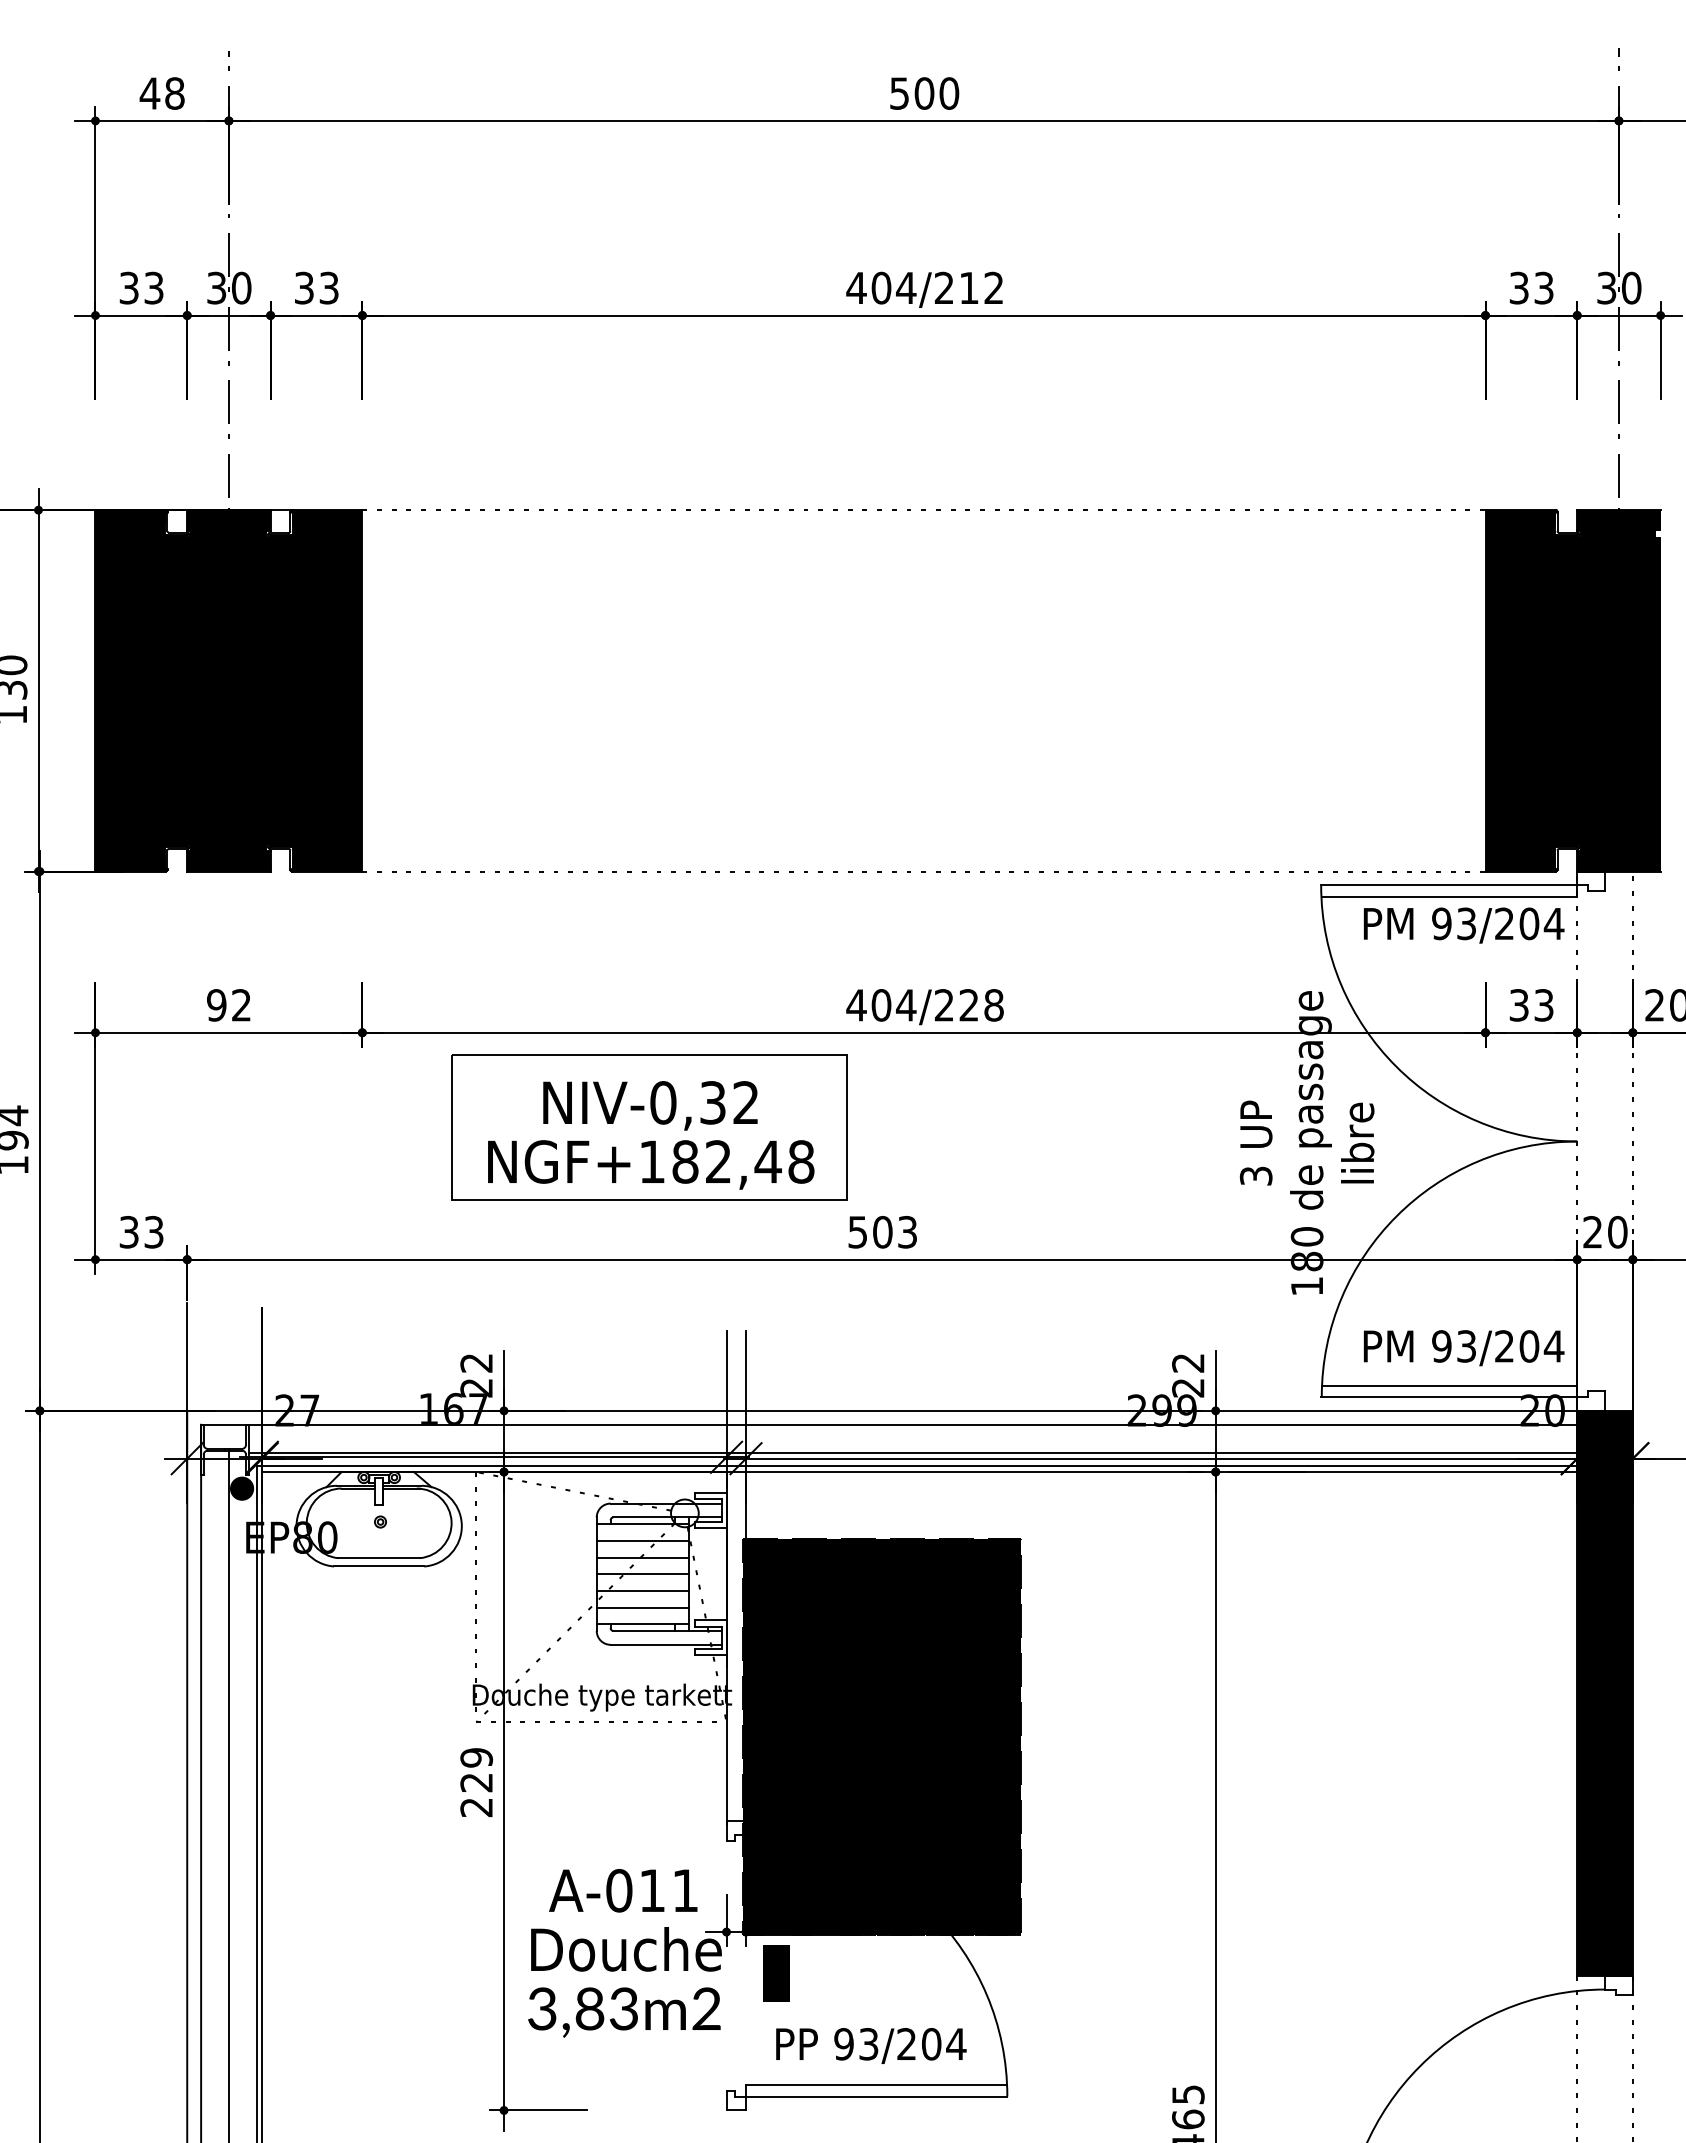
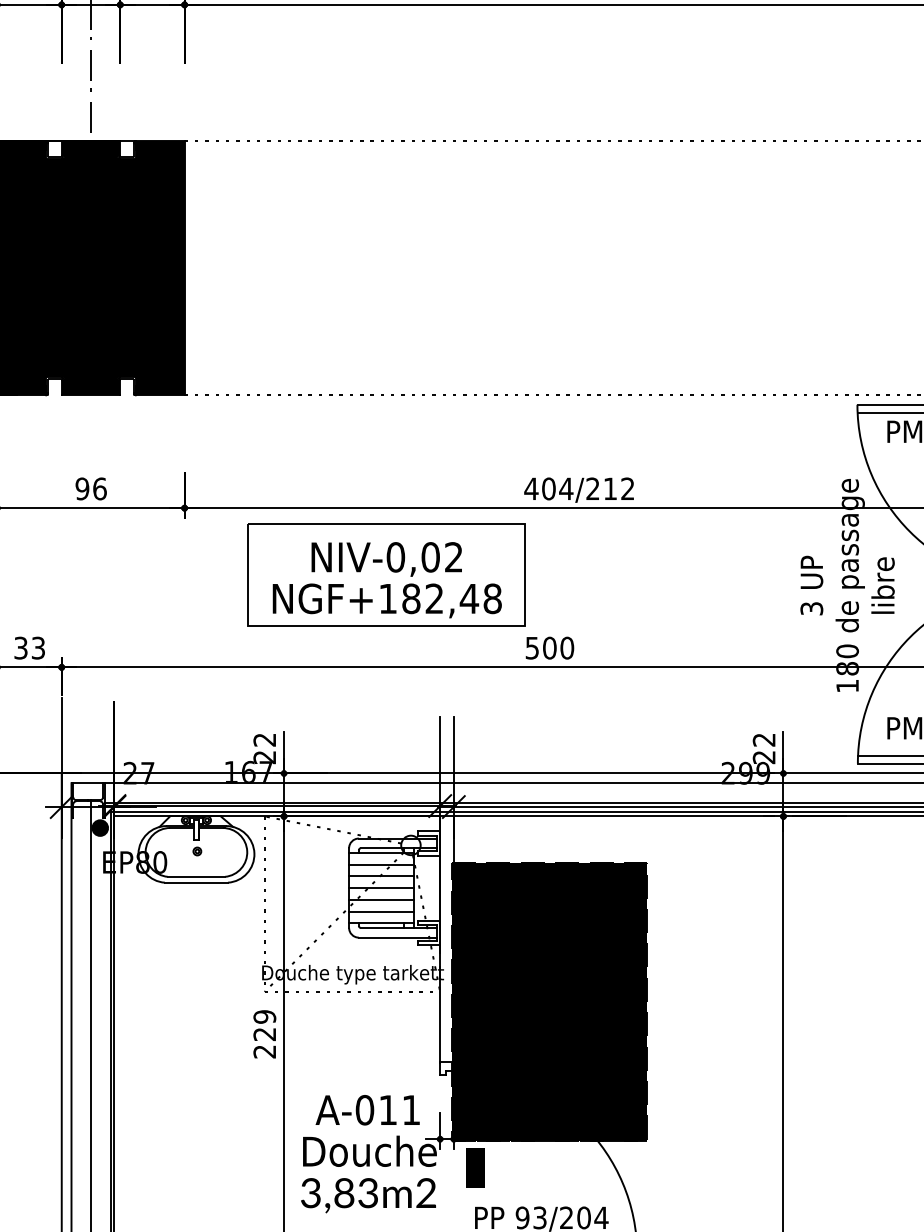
text: (241, 1005) -> (99, 489), 92 -> 96
text: (981, 1005) -> (619, 489), 404/228 -> 404/212
text: (713, 1102) -> (431, 557), NIV-0,32 -> NIV-0,02
text: (907, 1232) -> (567, 648), 503 -> 500

